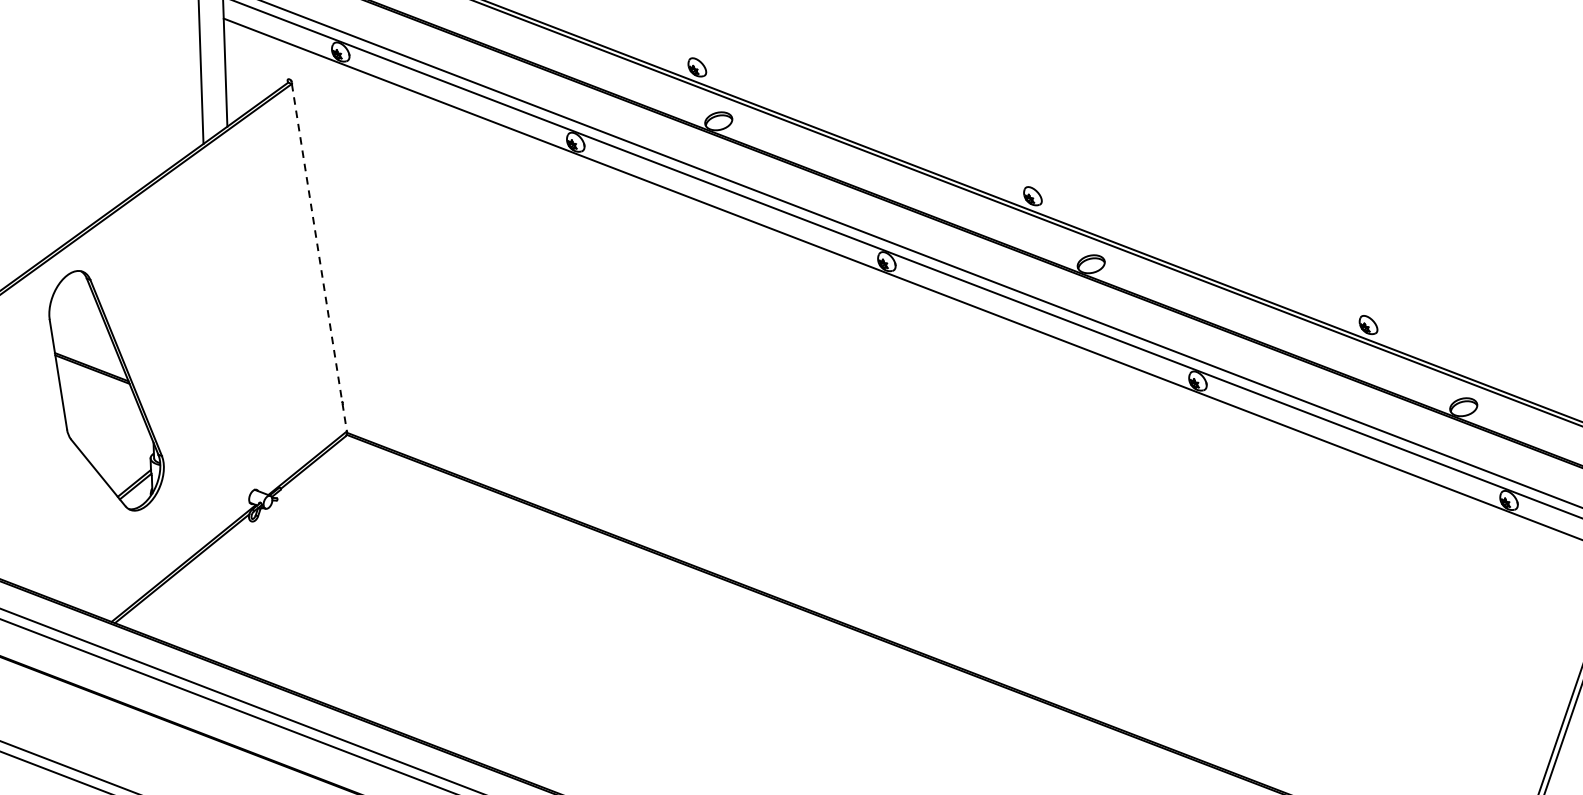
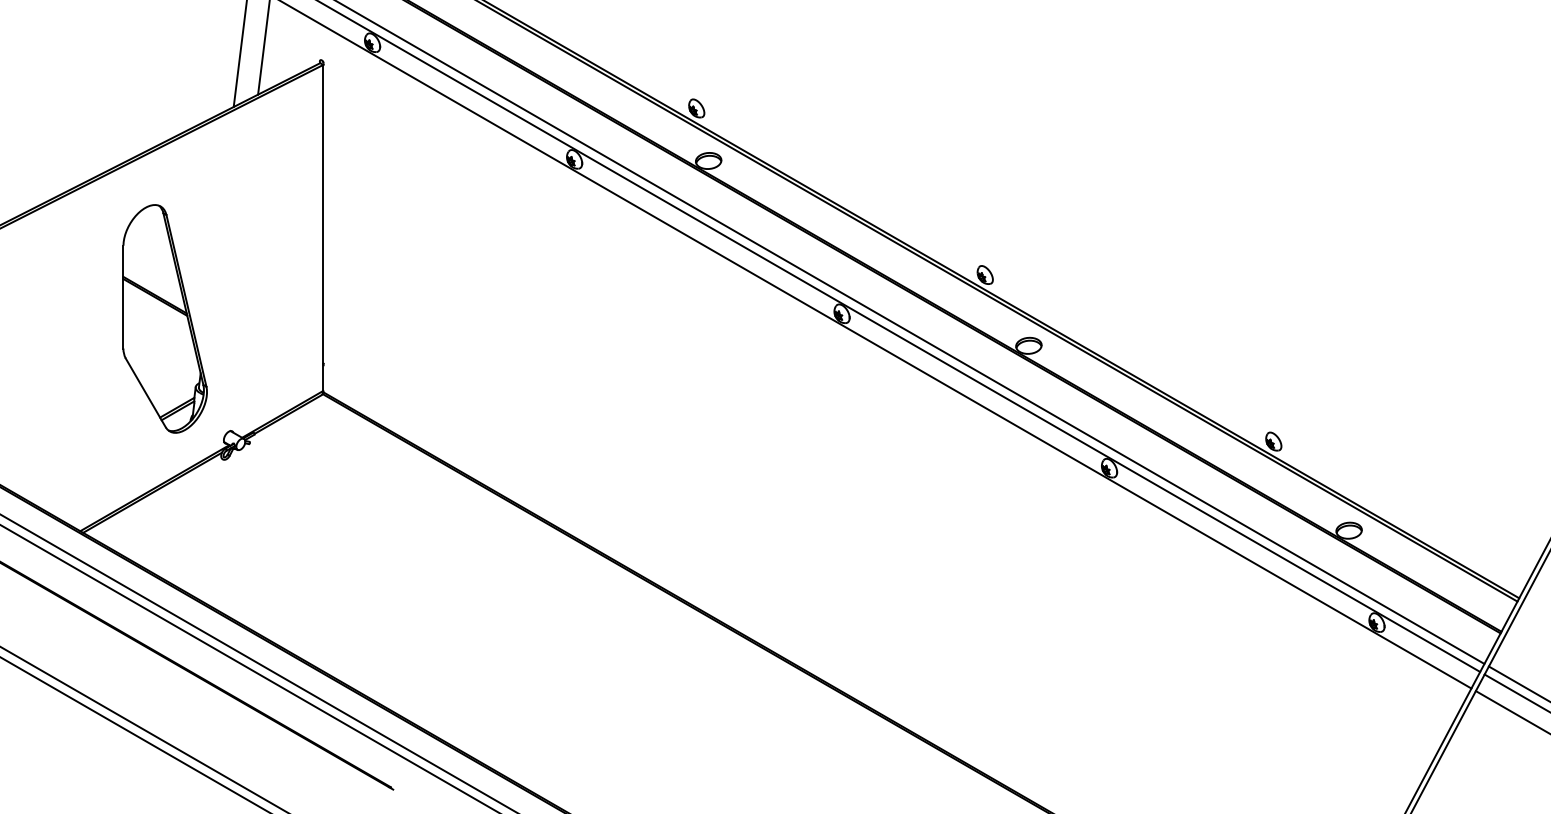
line: (319, 257) -> (323, 227), dashed -> solid
part: (105, 390) -> (164, 318), moved

